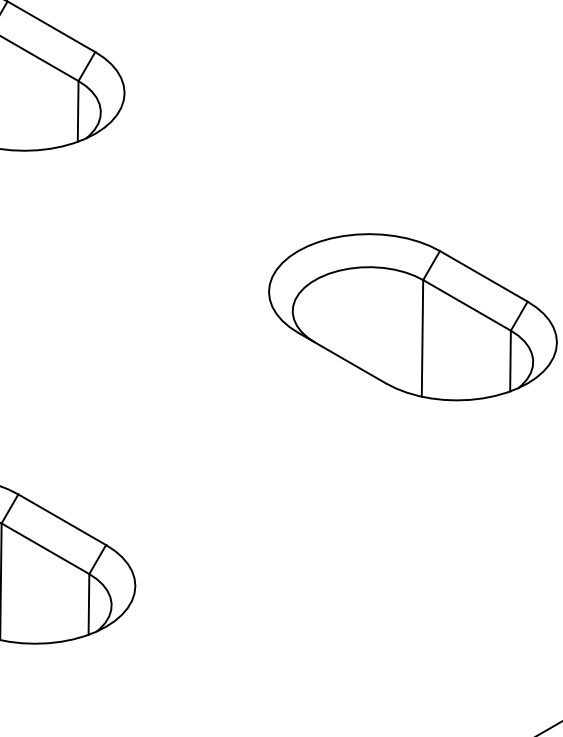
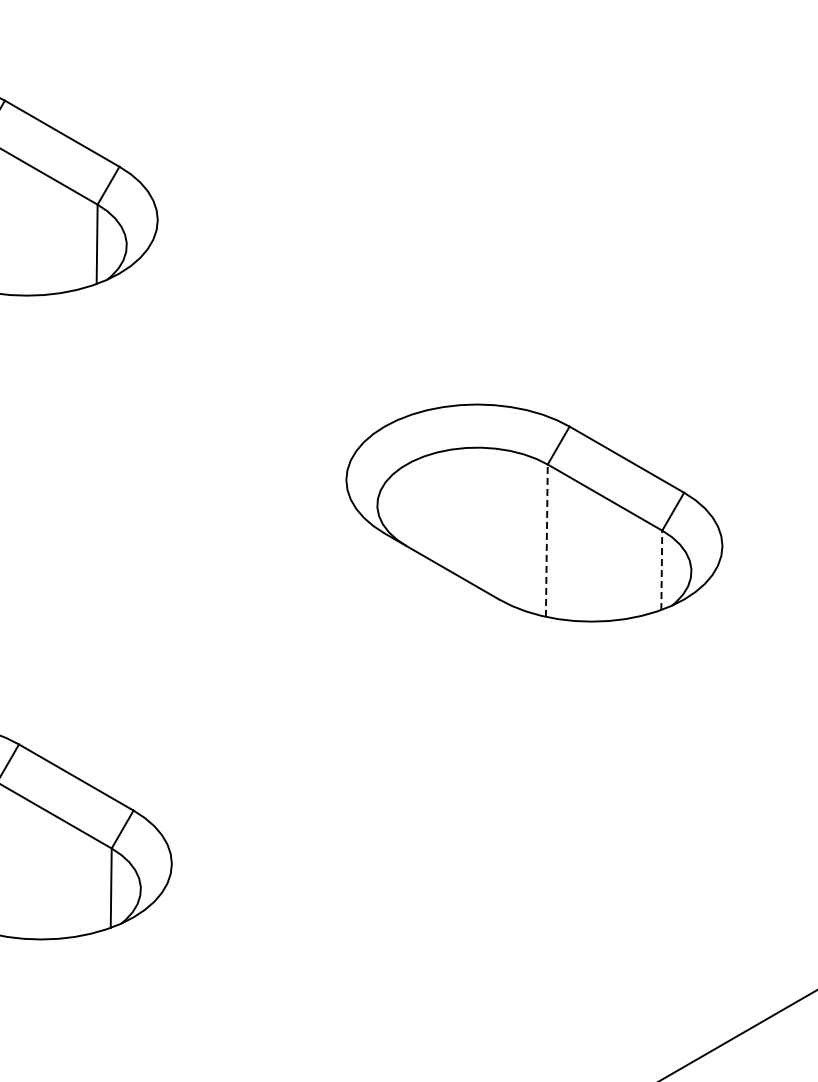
line: (422, 338) -> (546, 540), solid -> dashed
line: (510, 361) -> (661, 570), solid -> dashed

